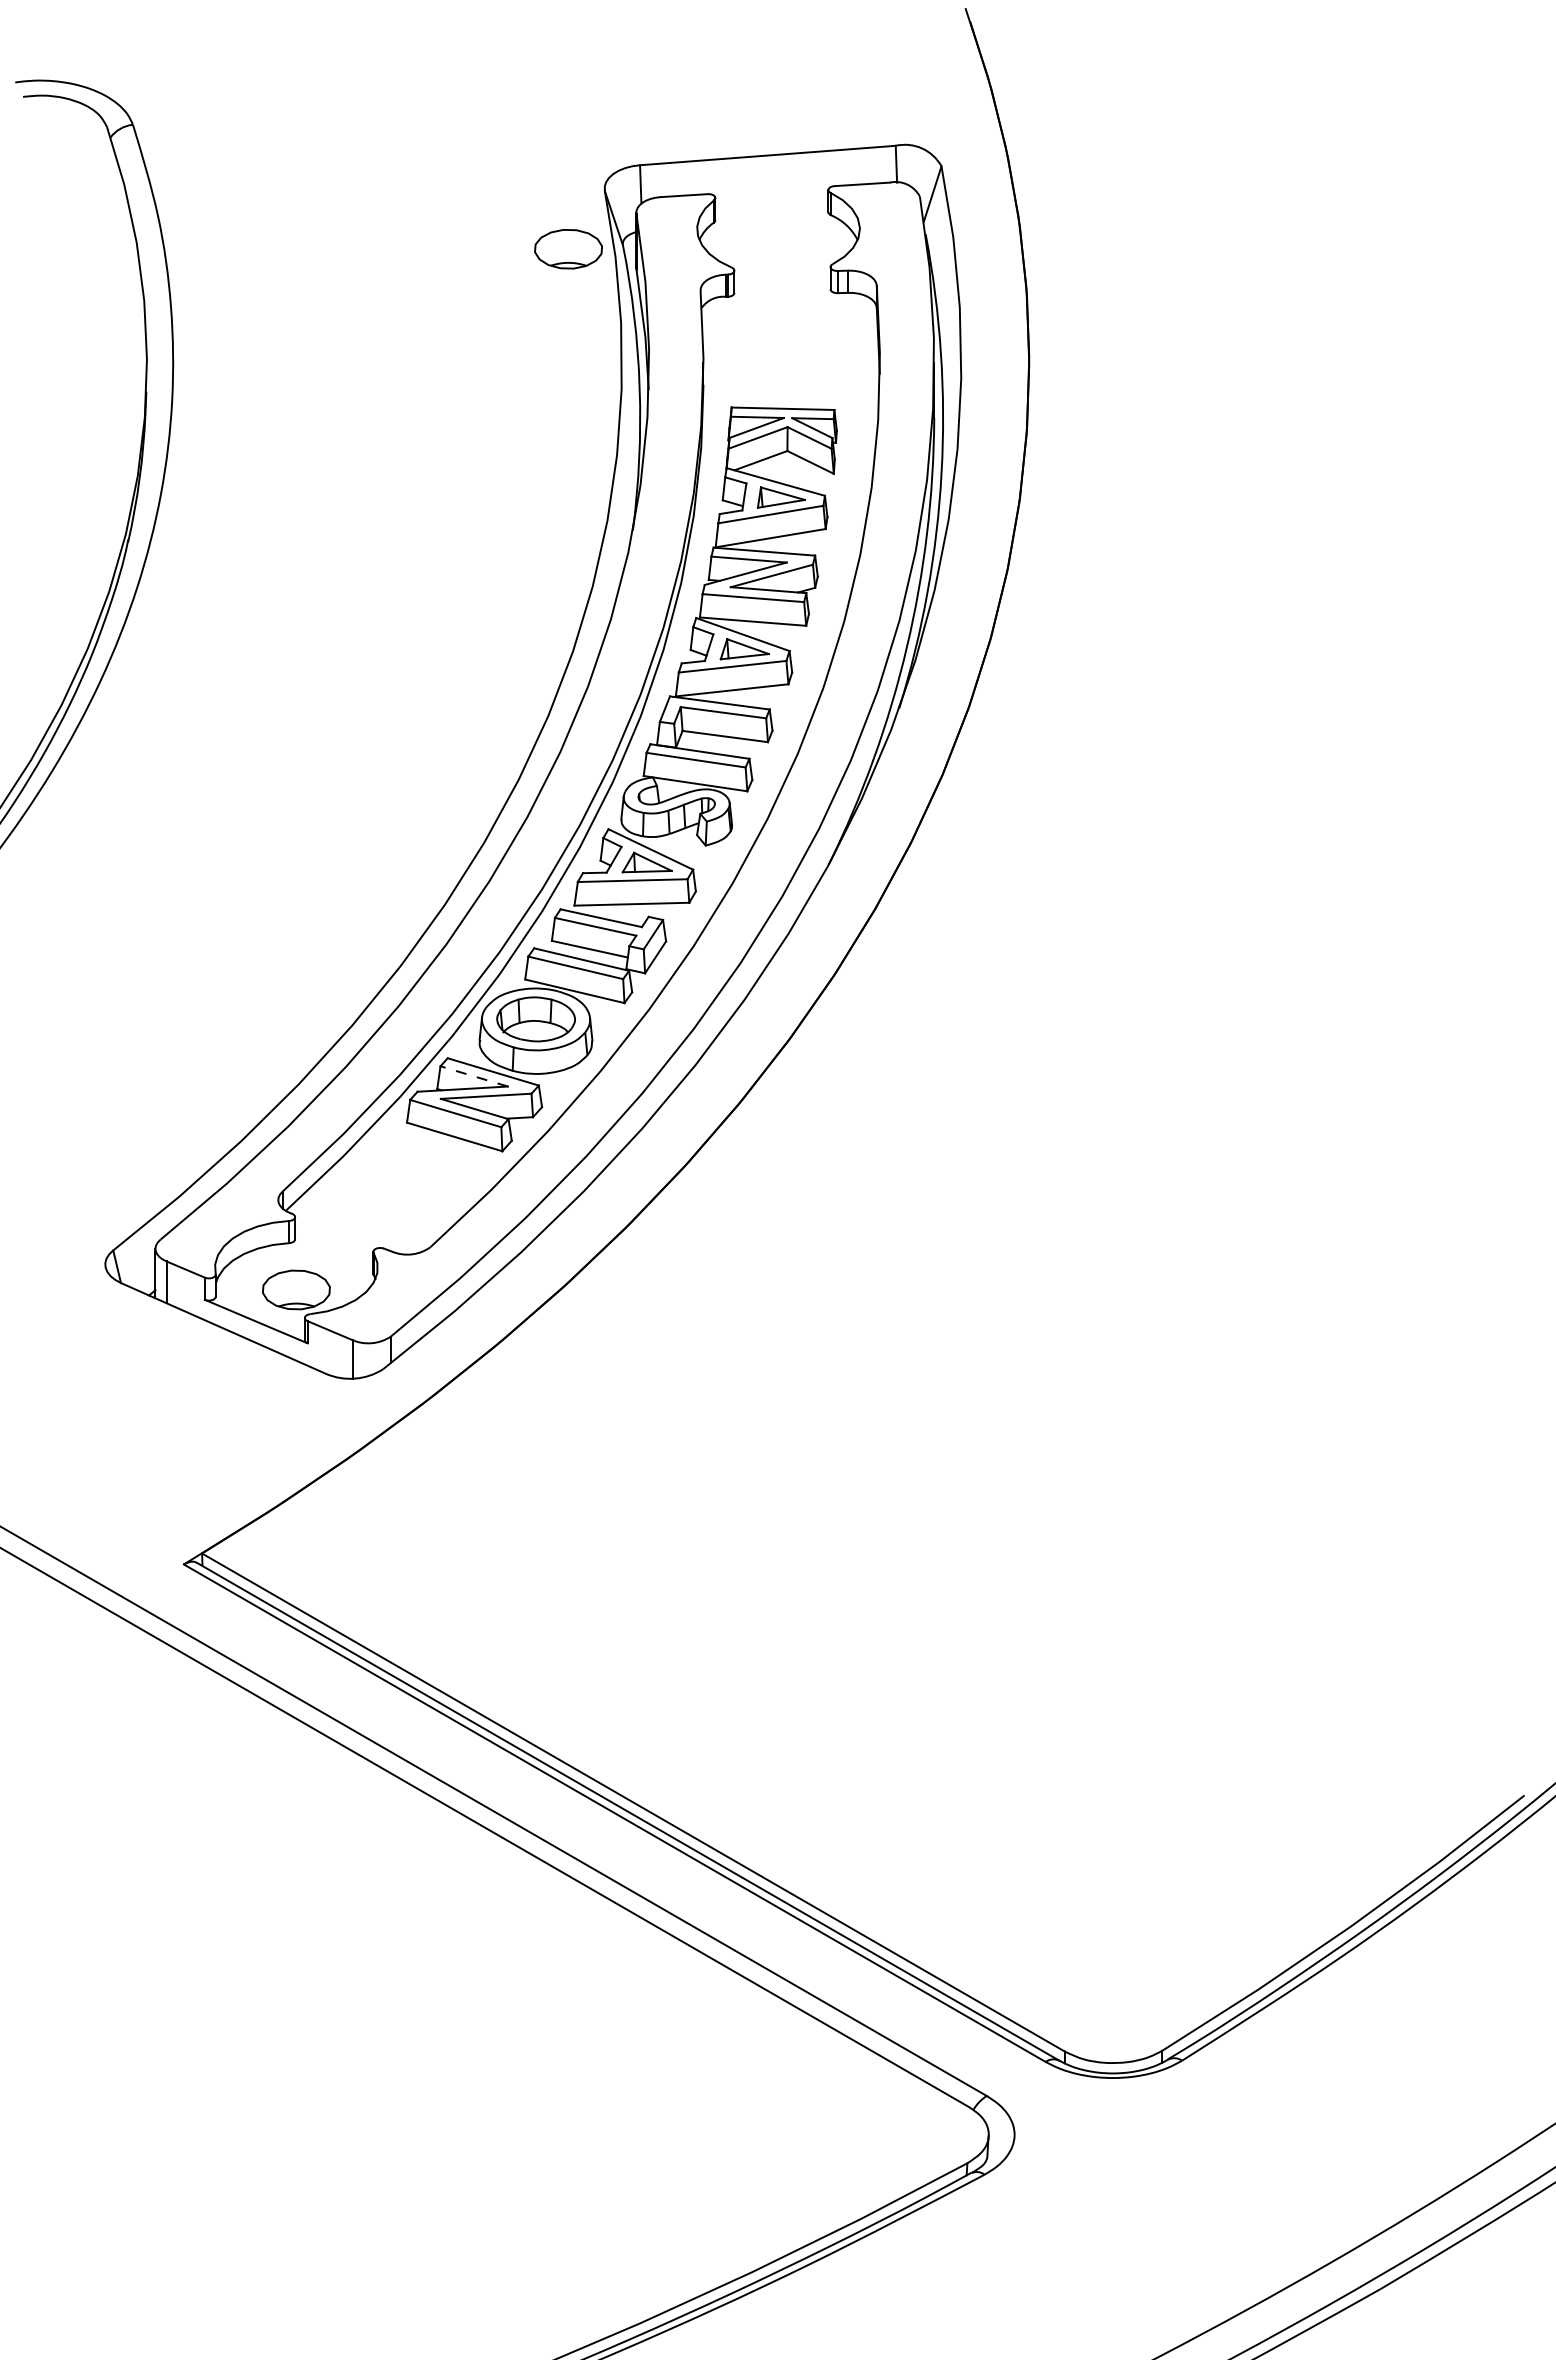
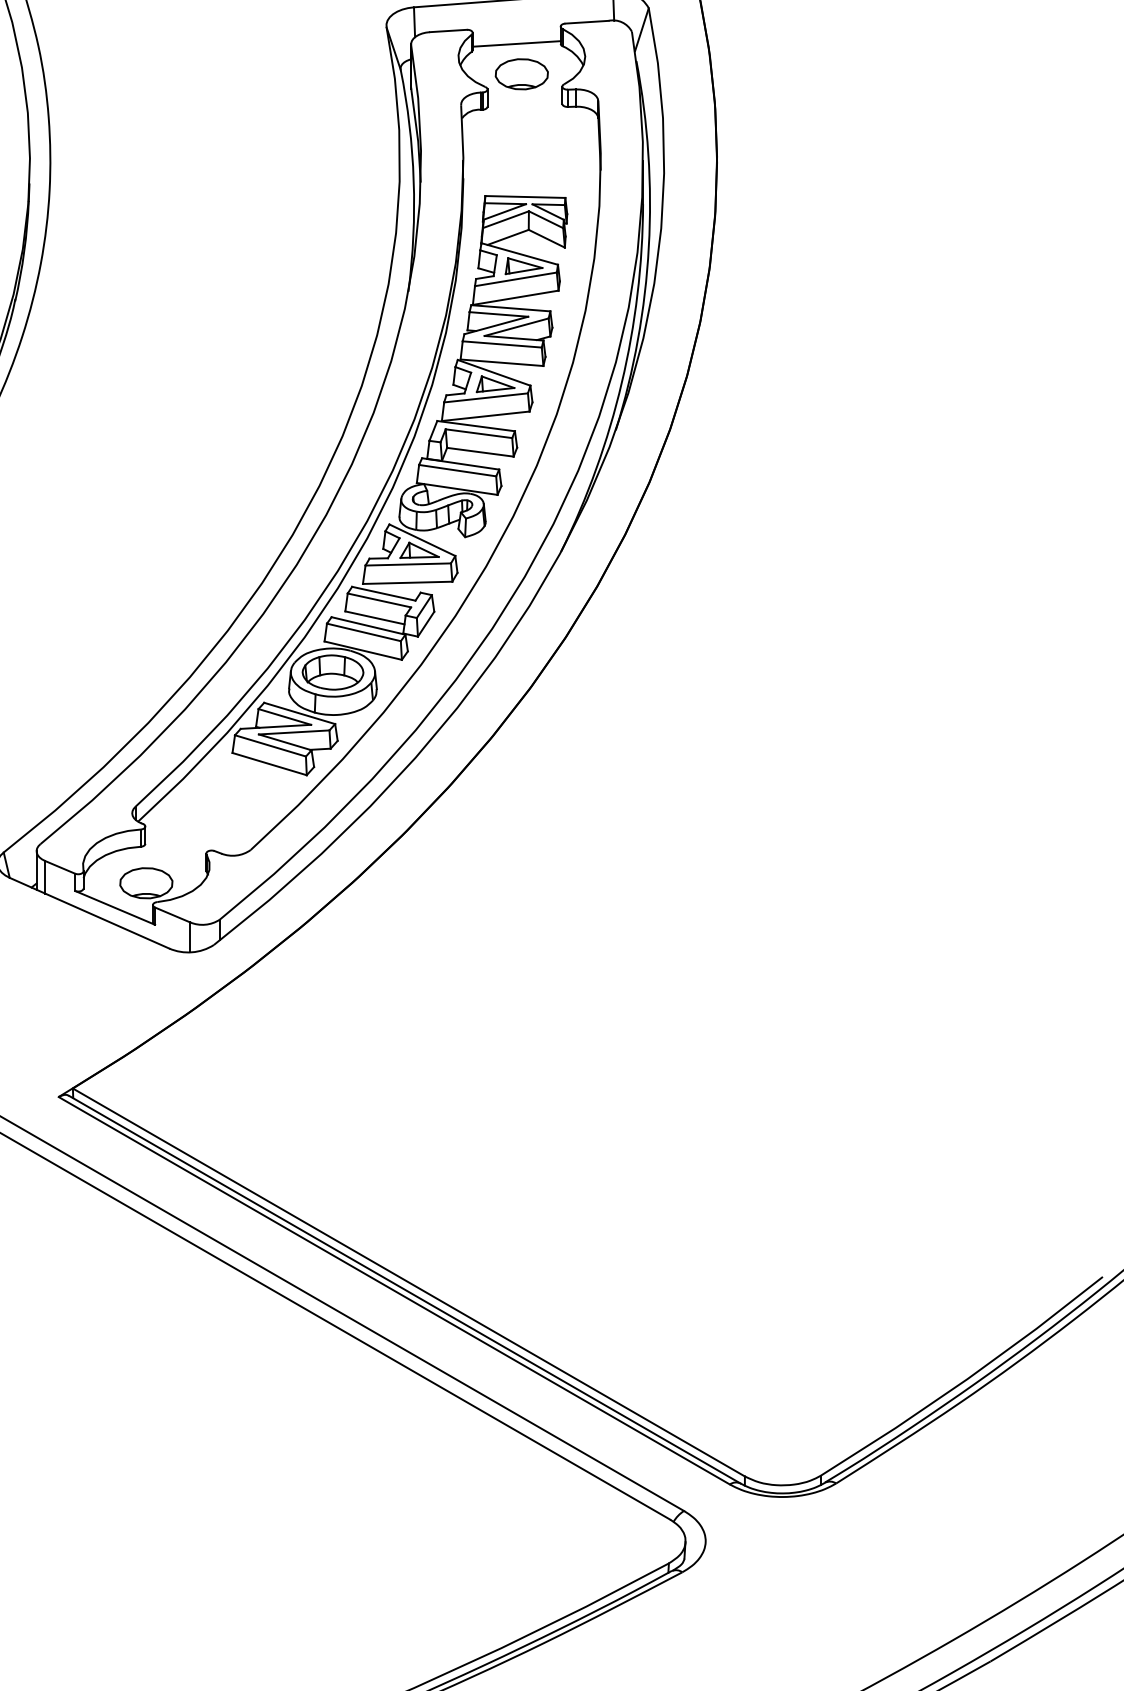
line: (771, 211) -> (516, 43), added
part: (568, 249) -> (521, 74), moved
line: (473, 1076) -> (284, 717), dashed -> solid

